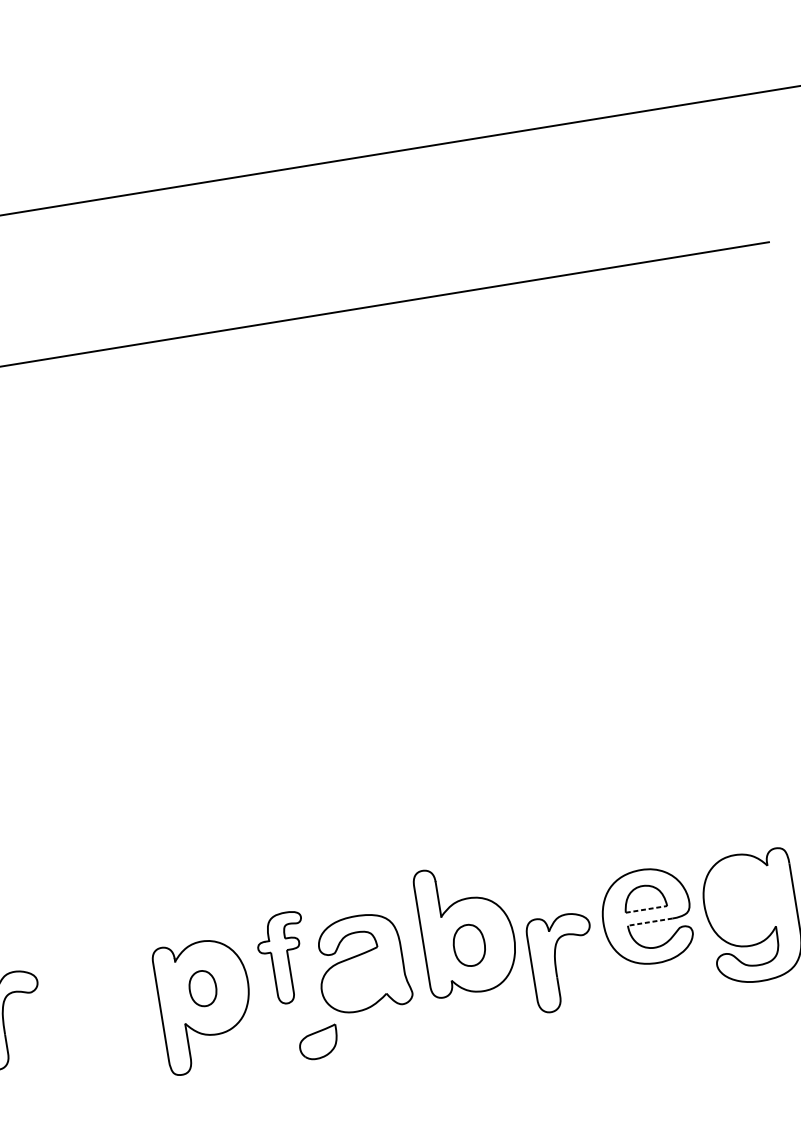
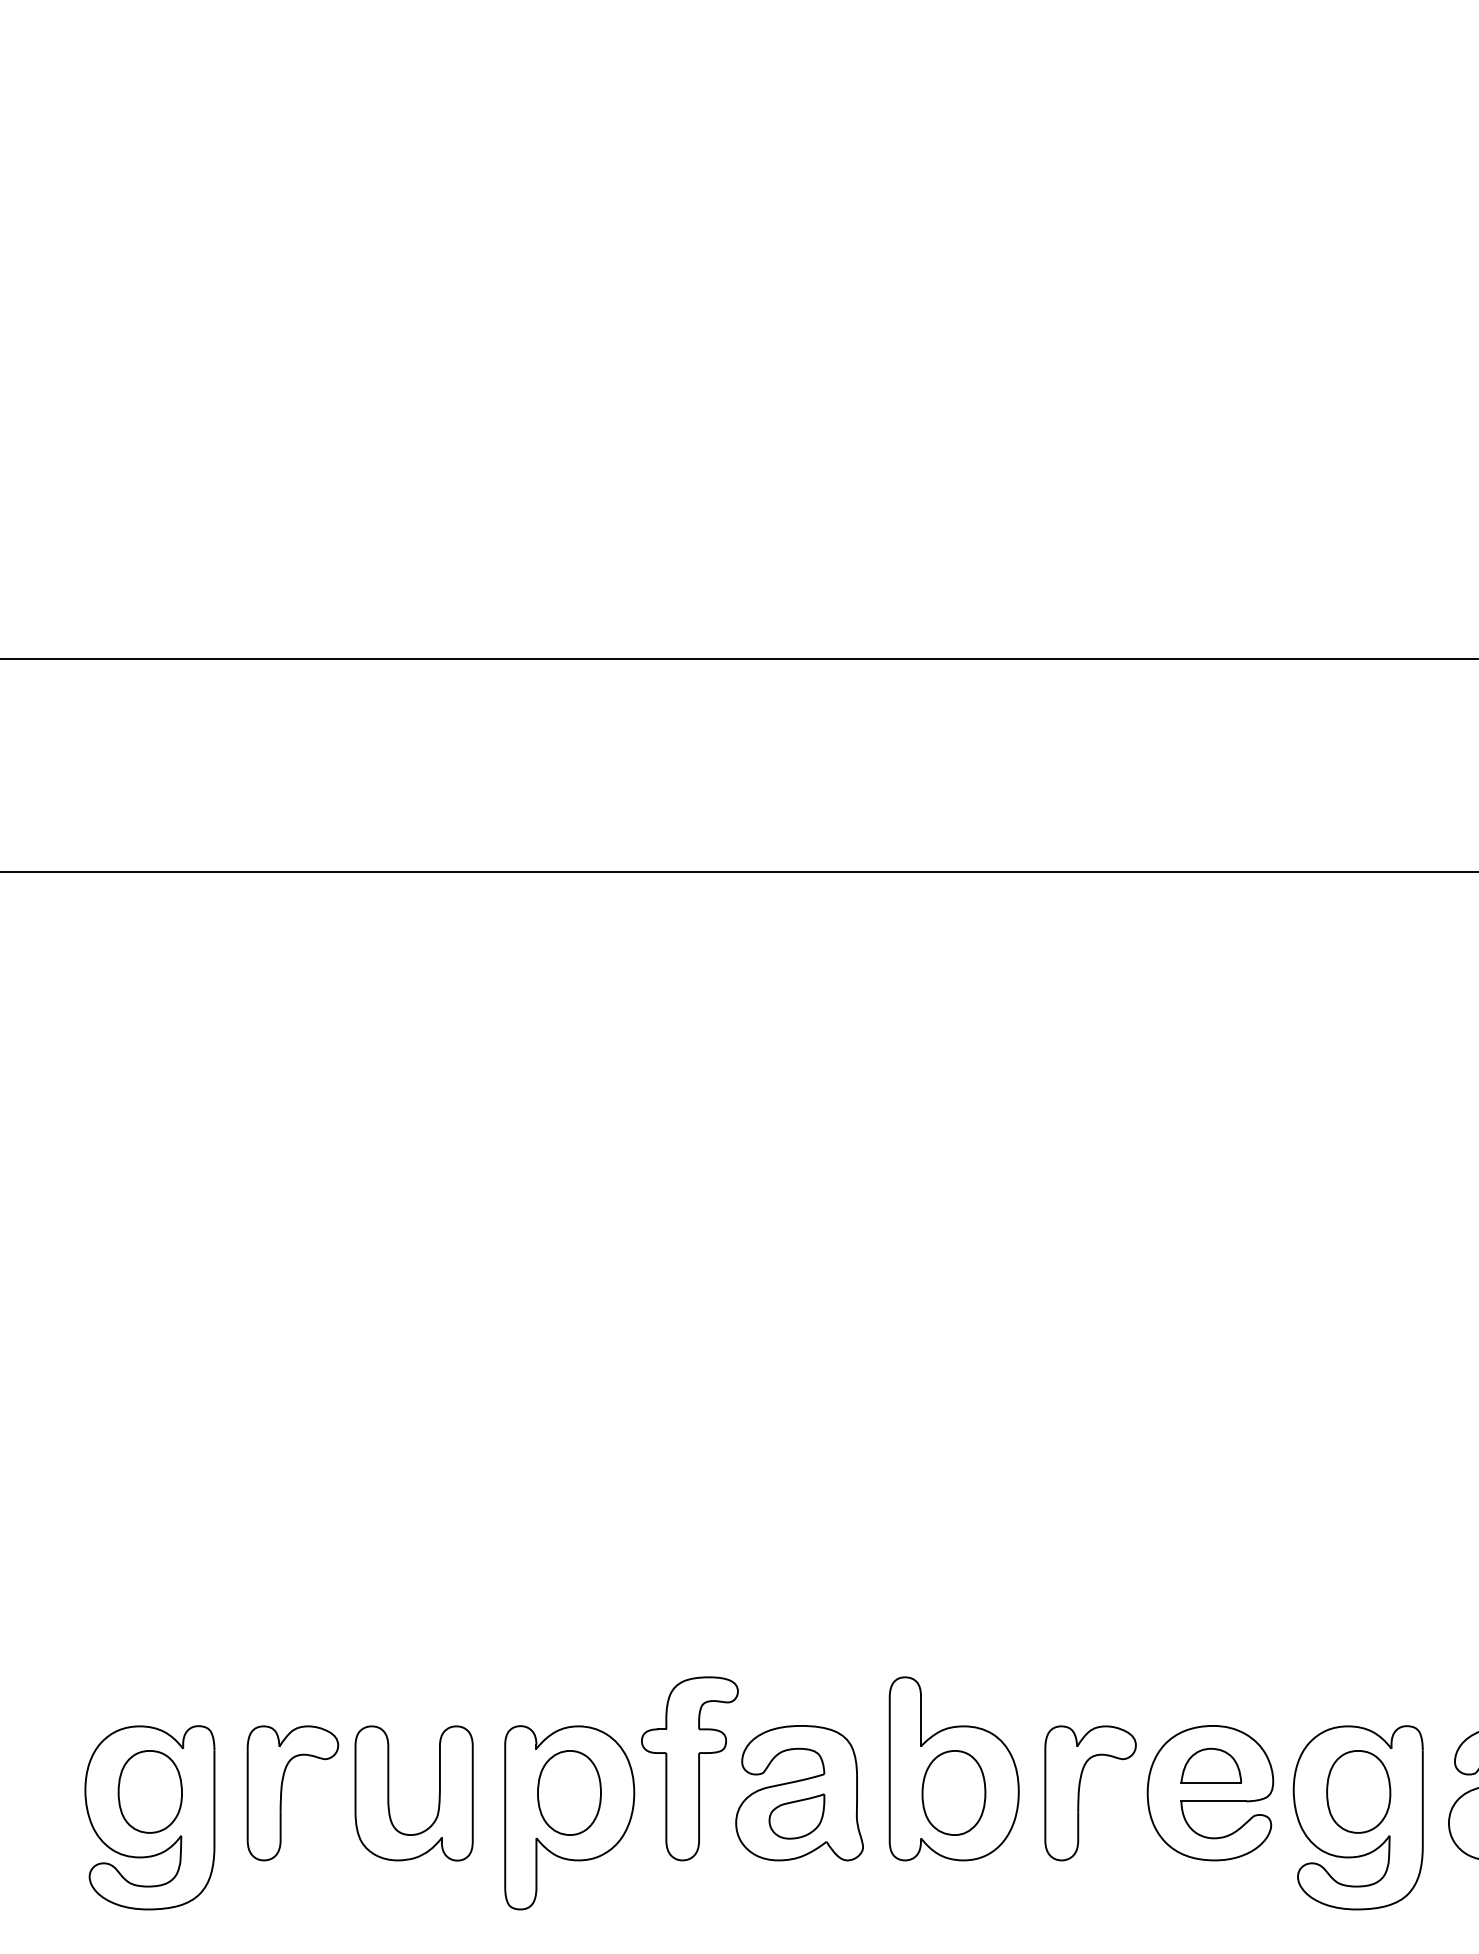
part: (749, 899) -> (1358, 1791), added
line: (646, 909) -> (1211, 1782), dashed -> solid
line: (650, 922) -> (1213, 1801), dashed -> solid
part: (468, 945) -> (953, 1792), size x1.43
part: (283, 958) -> (689, 1768), size x1.43
part: (555, 963) -> (1079, 1793), moved
part: (202, 988) -> (569, 1792), size x1.67
part: (78, 1009) -> (389, 1793), added
part: (318, 1042) -> (796, 1816), moved

